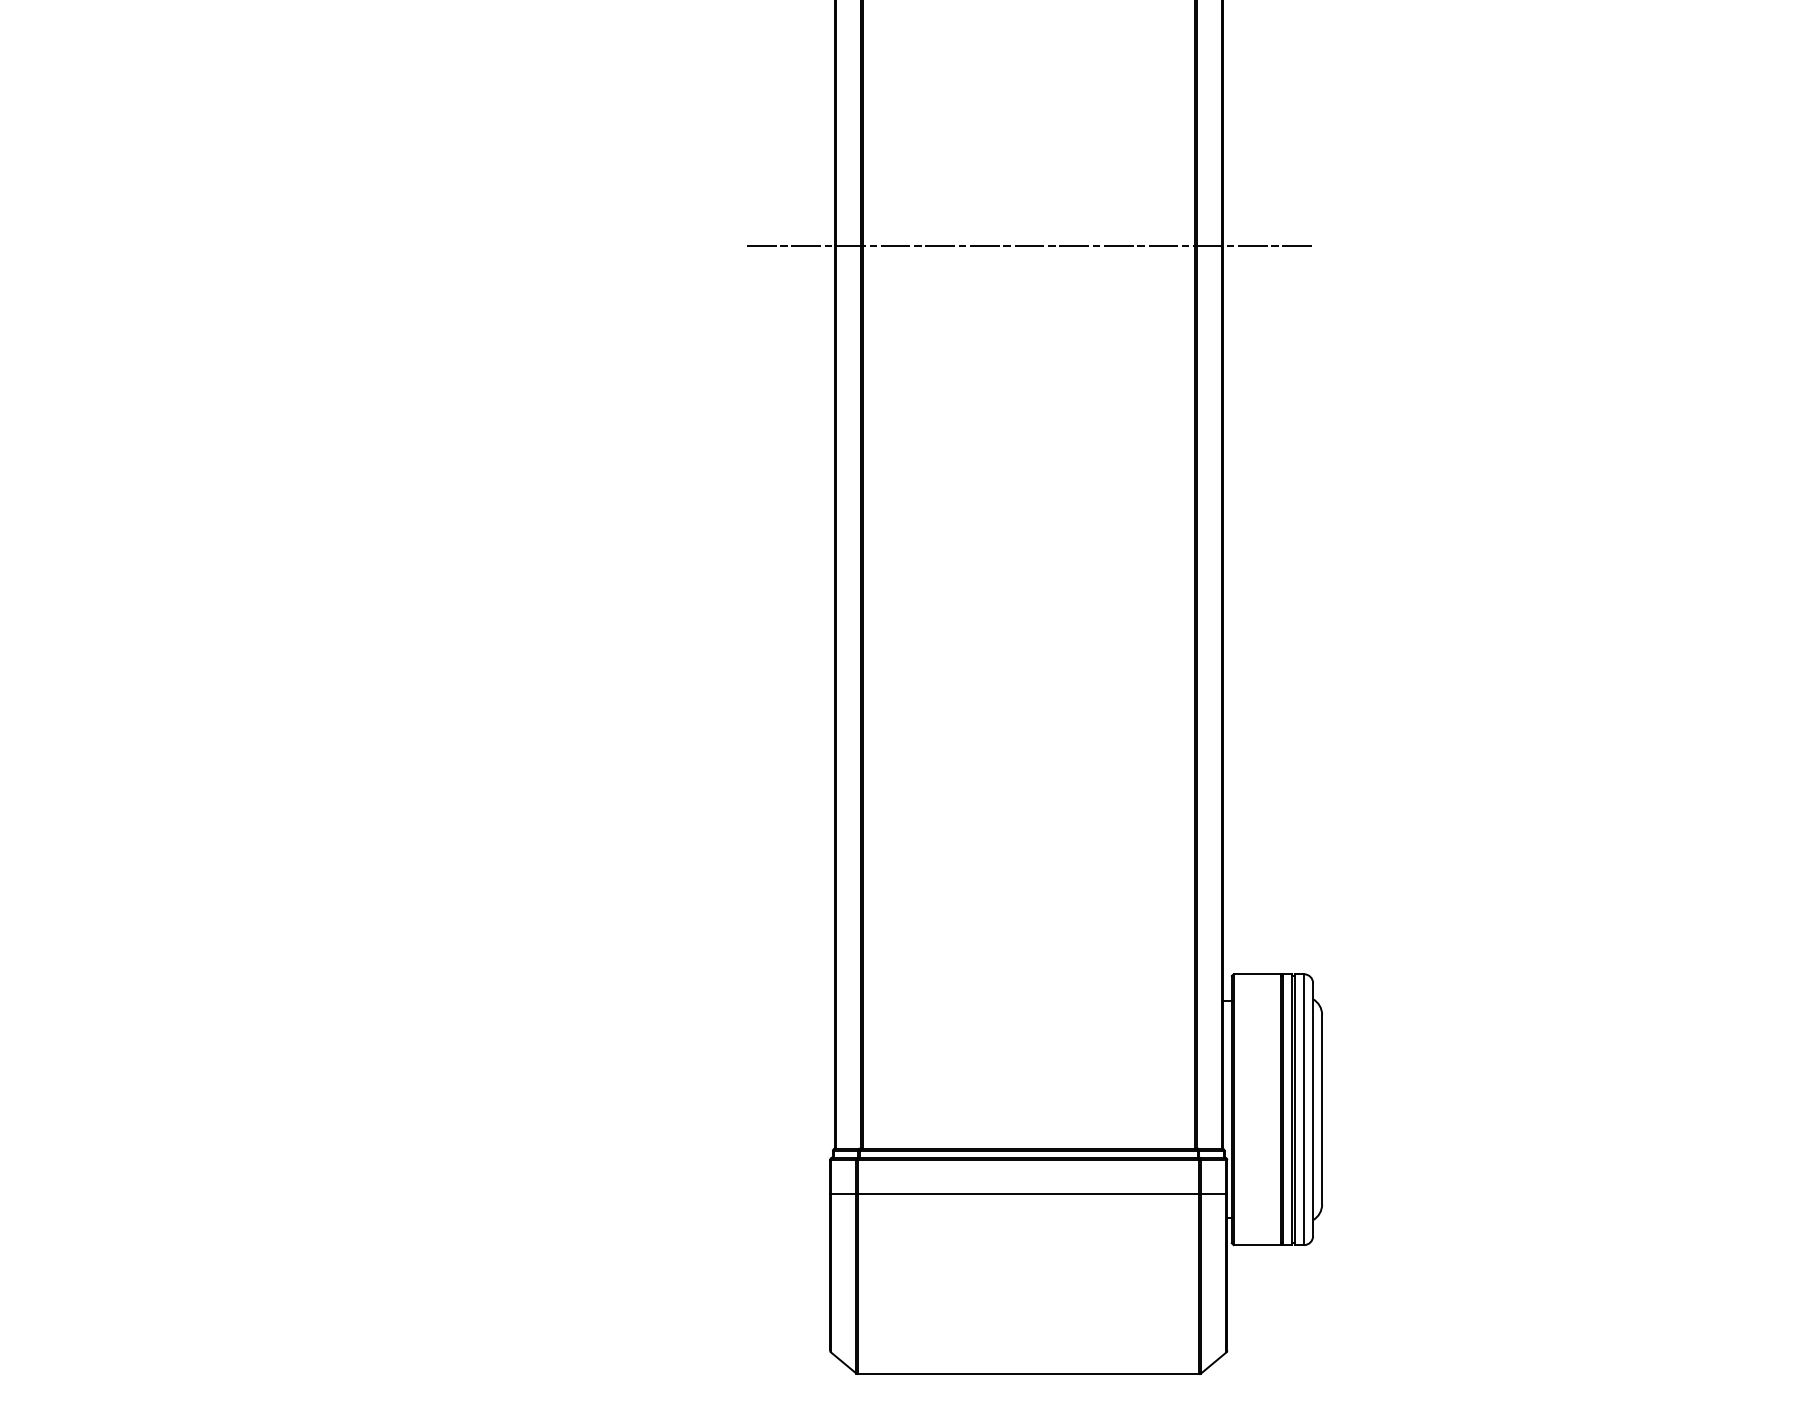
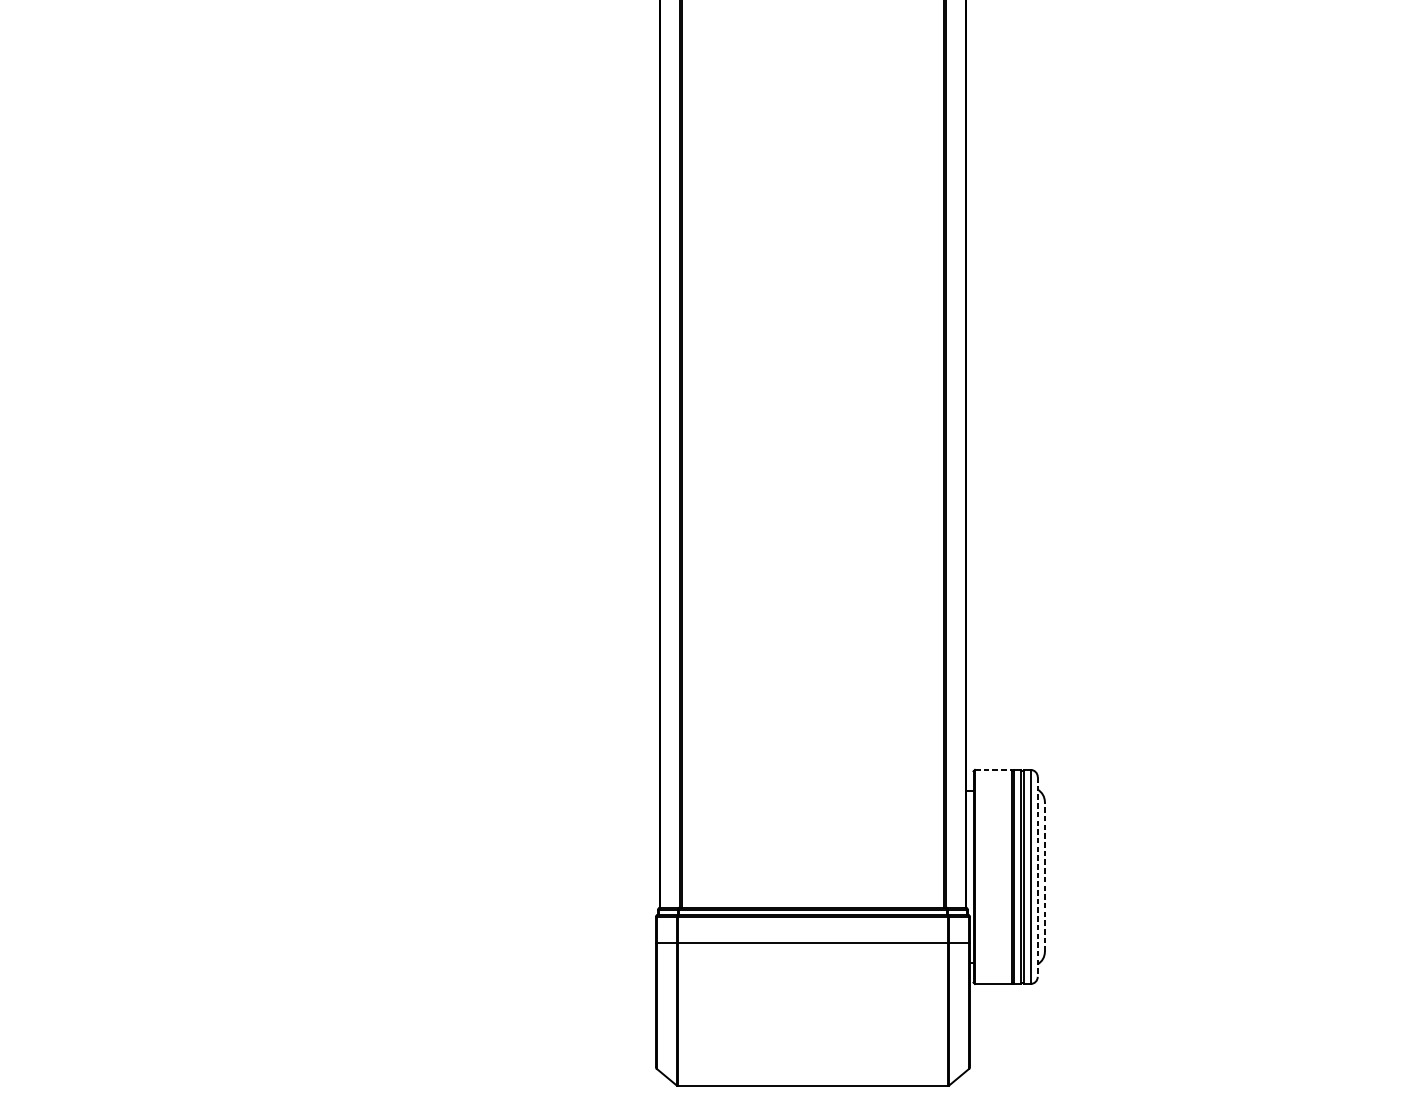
line: (1028, 245) -> (812, 193), removed
line: (1257, 974) -> (993, 770), solid -> dashed
line: (1322, 1109) -> (1045, 876), solid -> dashed
line: (1313, 1110) -> (1038, 877), solid -> dashed

